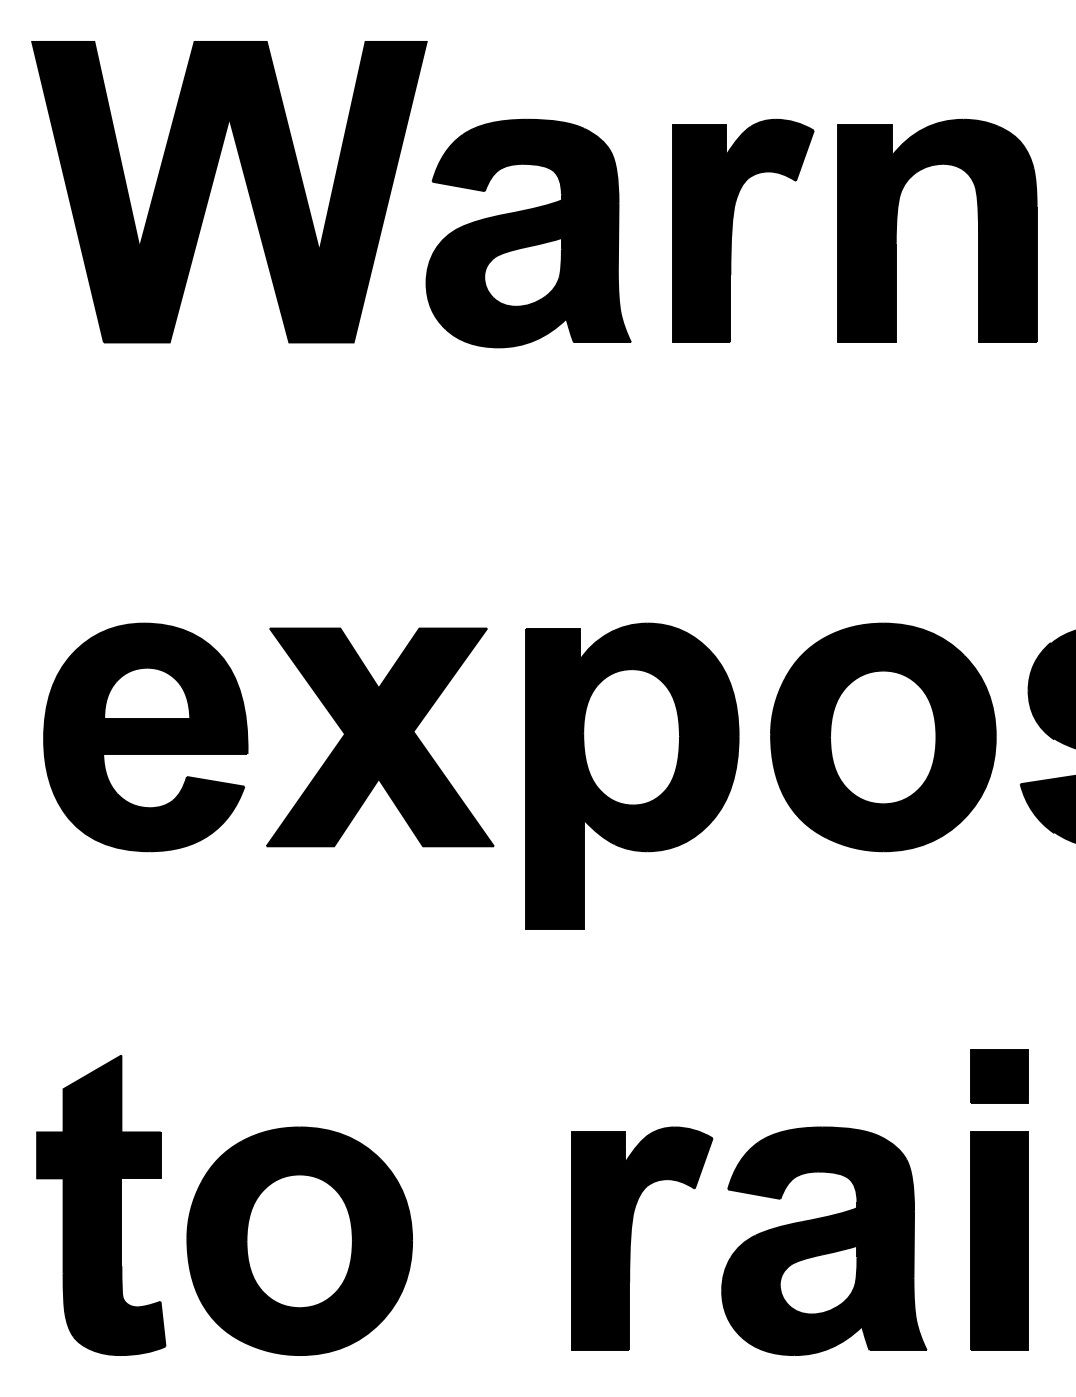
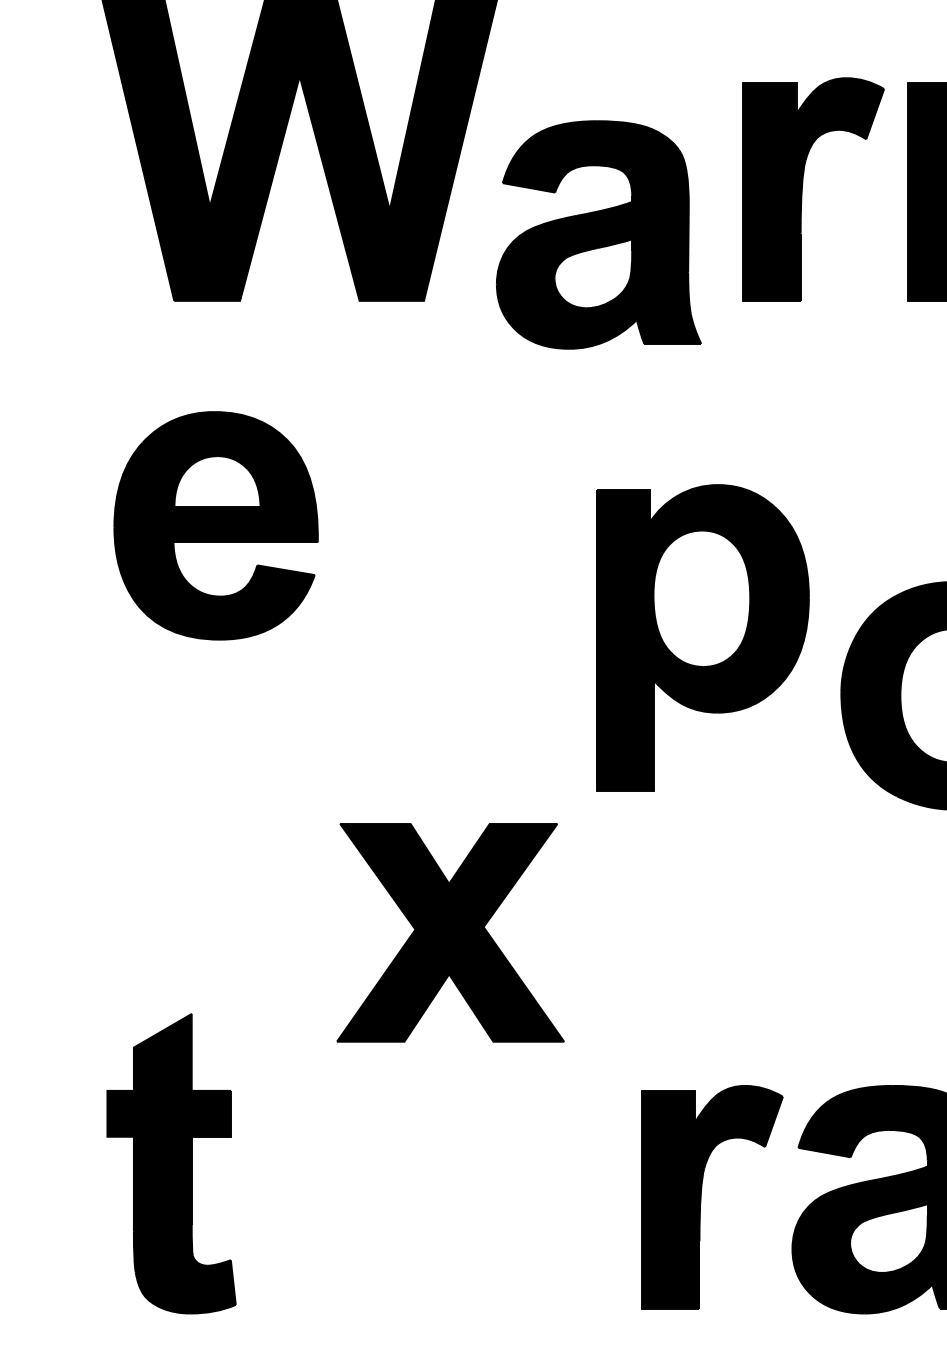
part: (528, 233) -> (598, 234), moved
part: (145, 737) -> (215, 525), moved
part: (380, 737) -> (450, 932), moved
part: (632, 775) -> (702, 636), moved
part: (299, 1240) -> (369, 1198), removed

